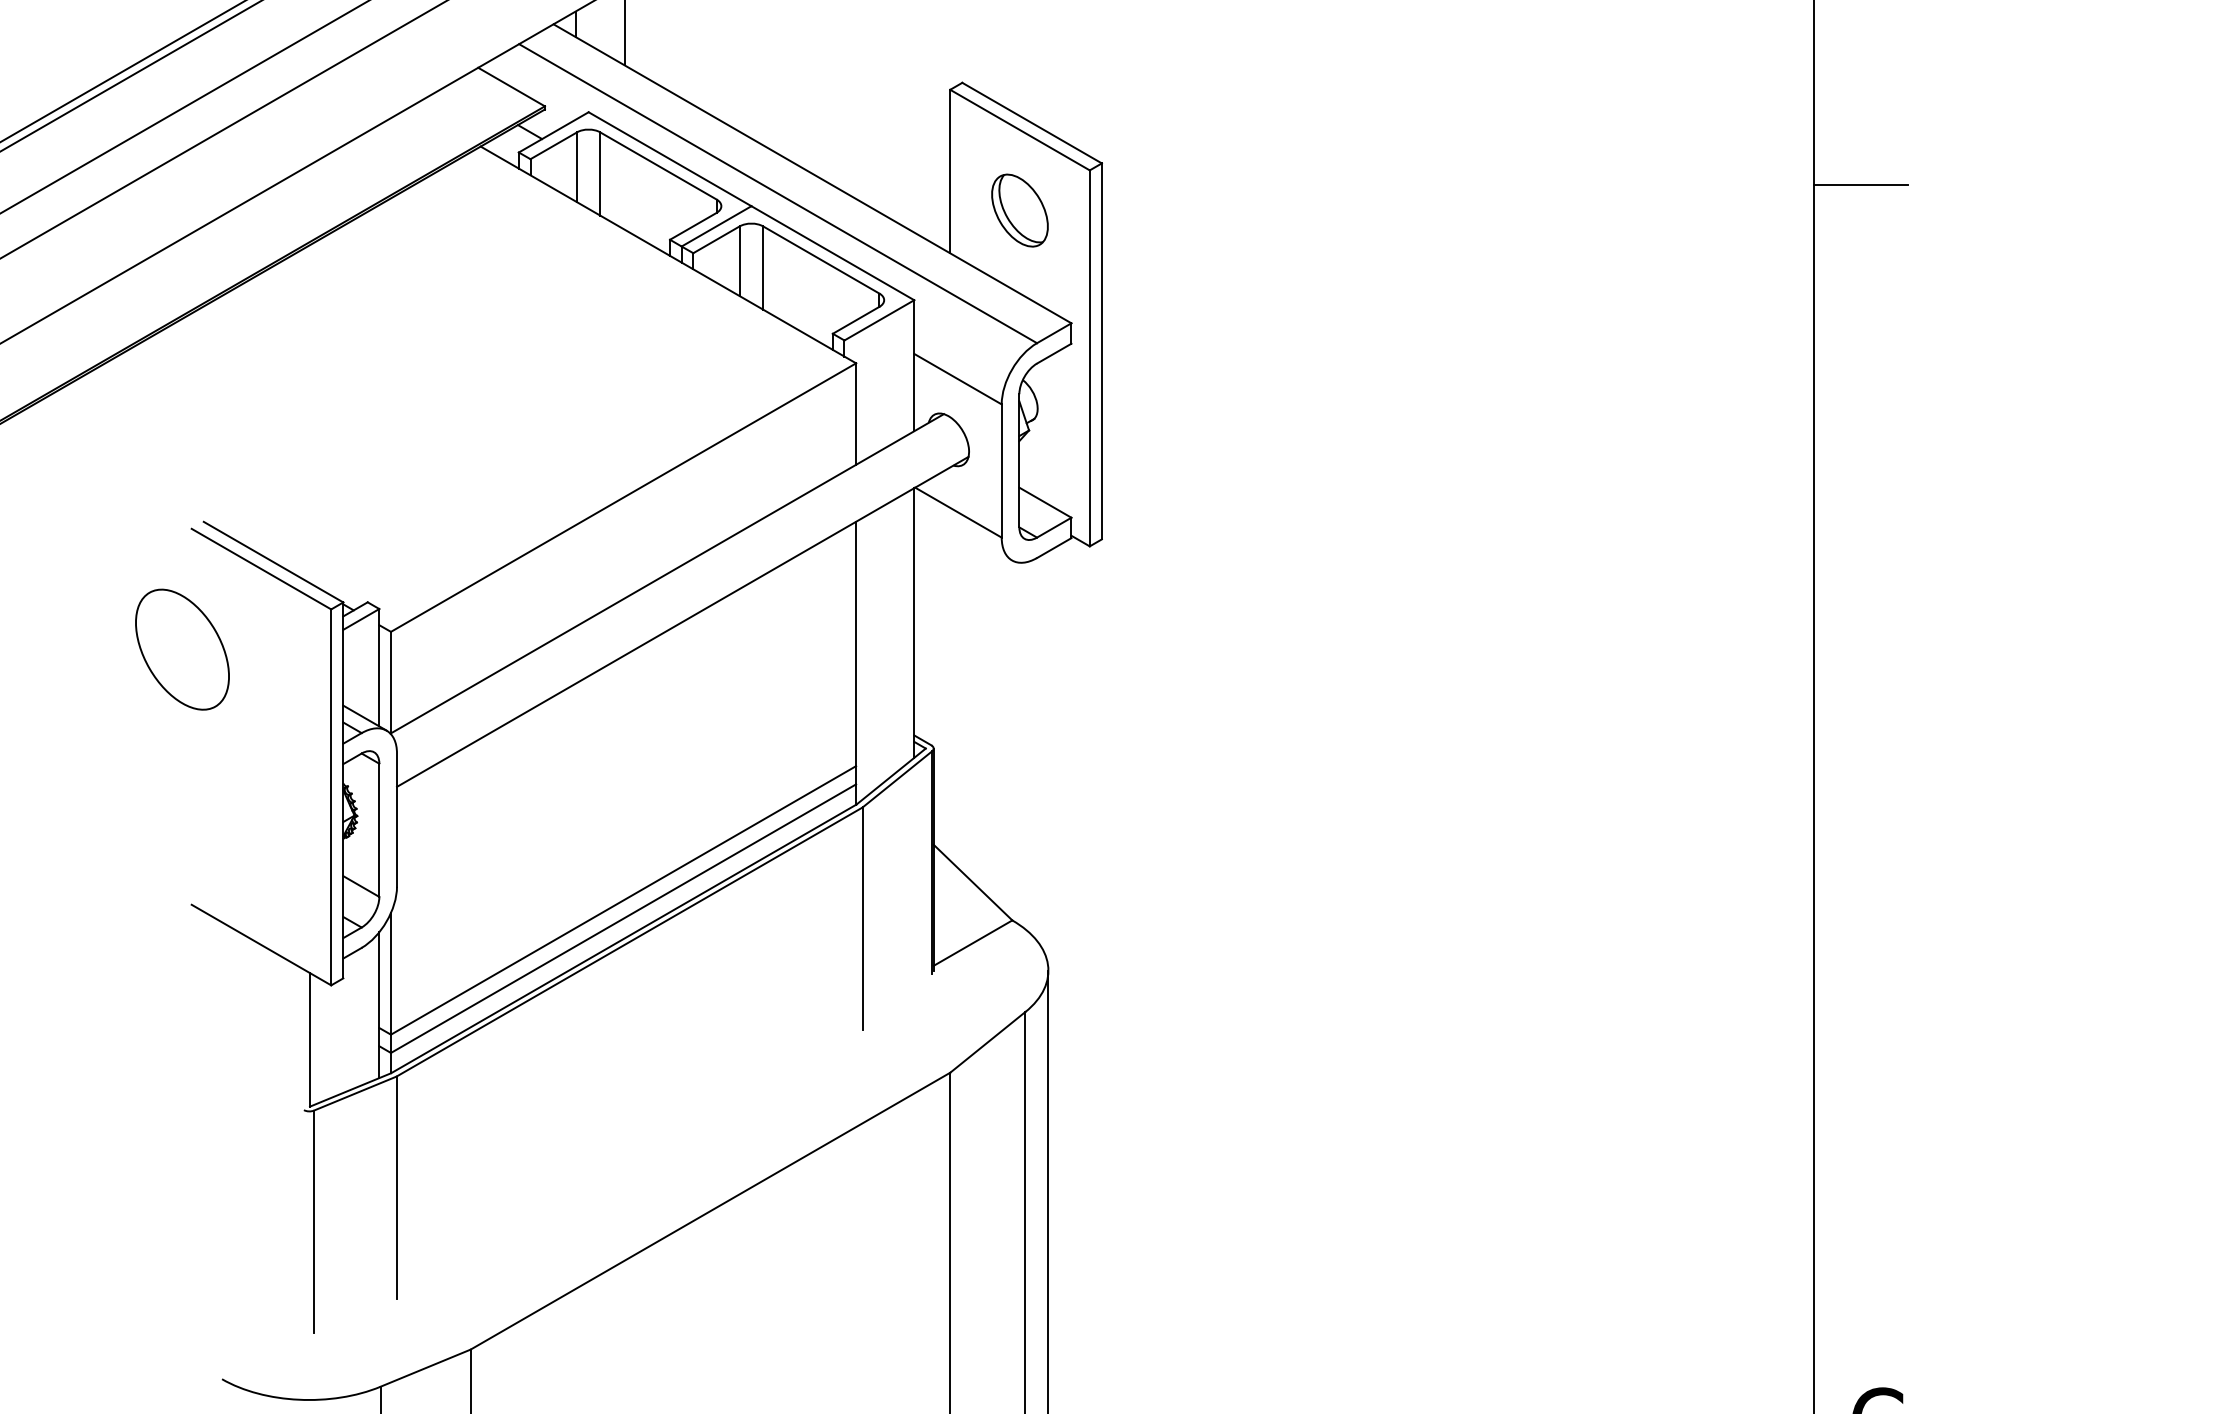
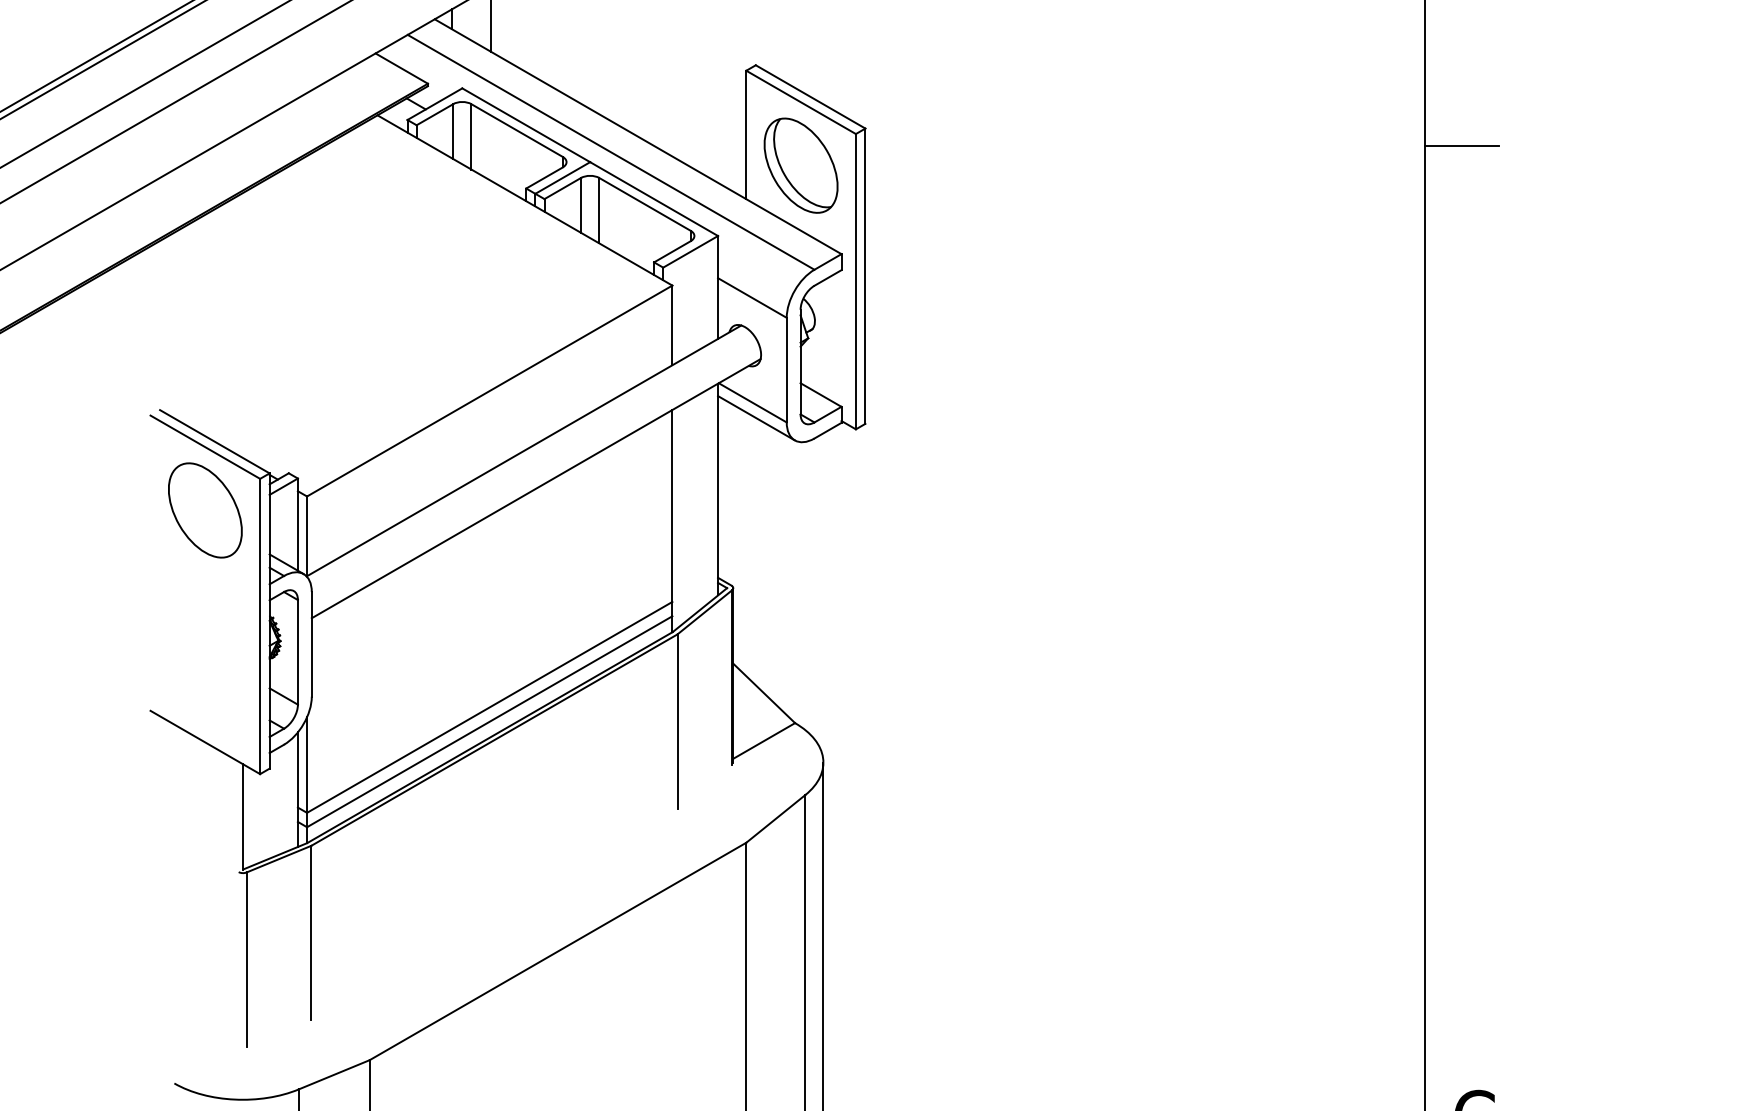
part: (1019, 210) -> (800, 165), size x1.67
line: (963, 532) -> (756, 418), added
part: (182, 649) -> (205, 510), moved

